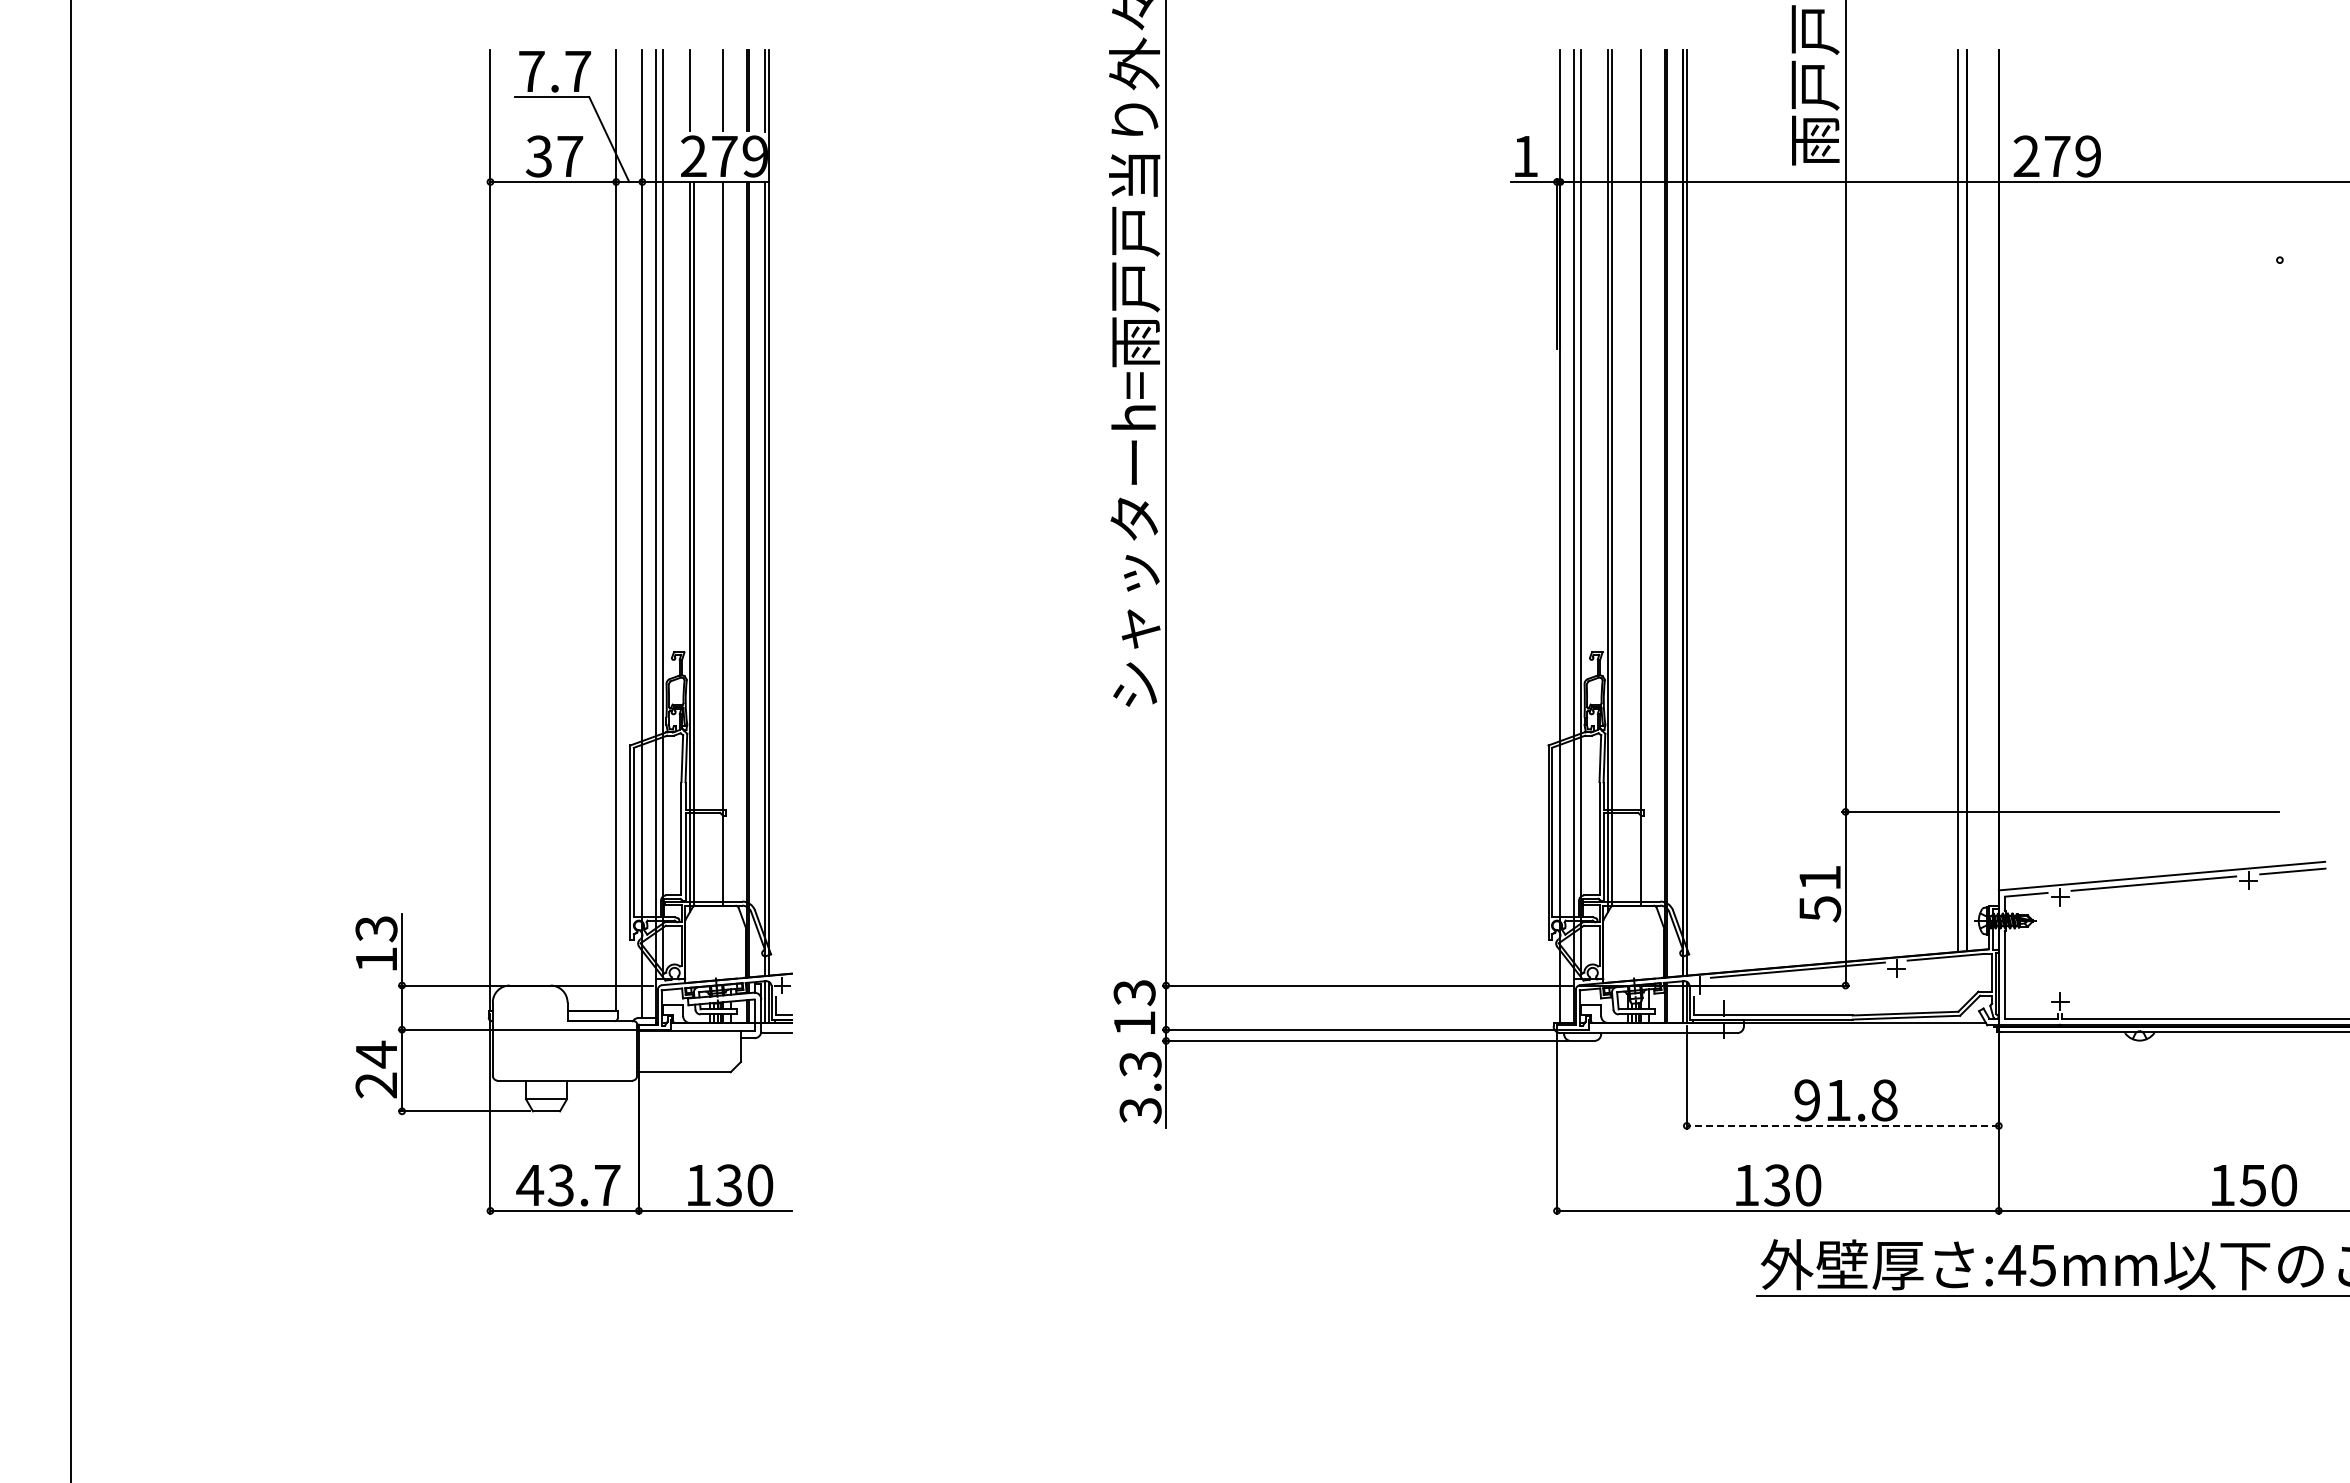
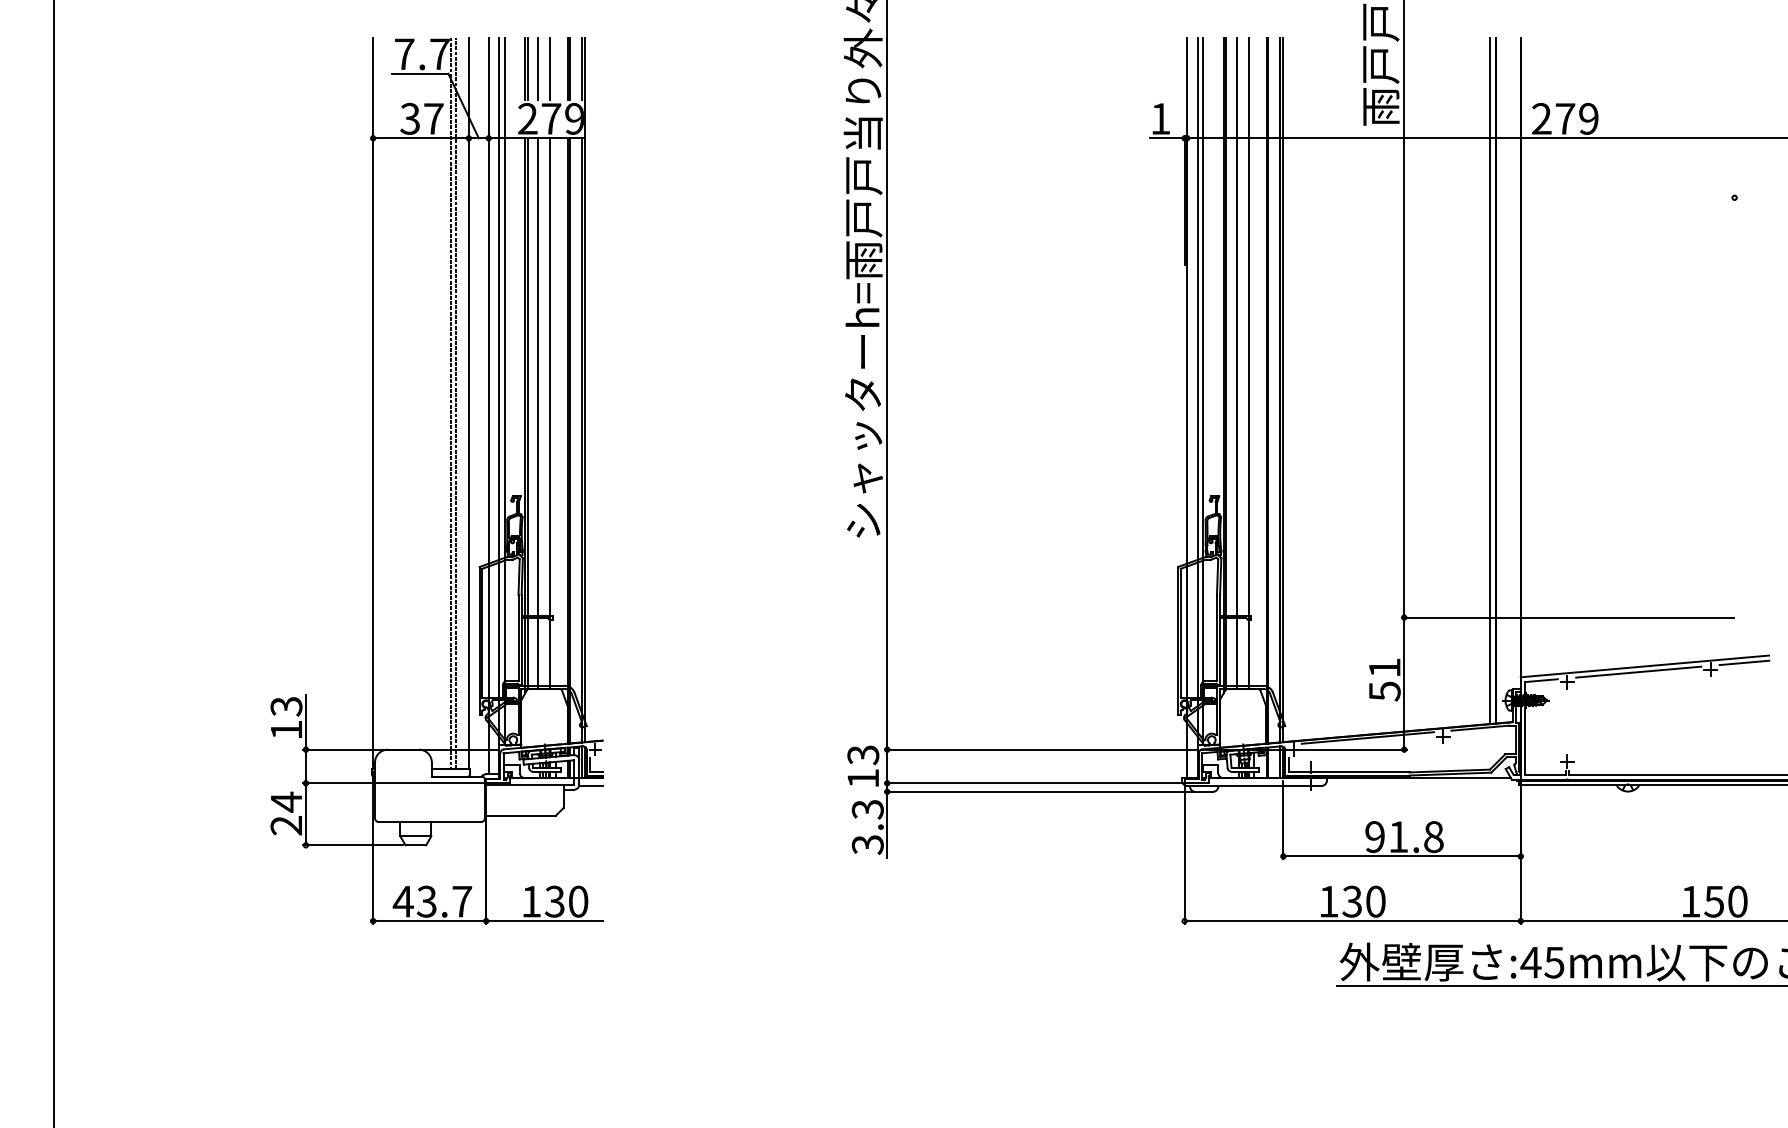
line: (693, 90) -> (527, 68), added
line: (707, 90) -> (538, 68), added
line: (1625, 477) -> (1236, 363), added
line: (592, 530) -> (450, 403), added
line: (599, 530) -> (456, 403), added
line: (707, 543) -> (538, 413), added
line: (1842, 1125) -> (1401, 856), dashed -> solid

